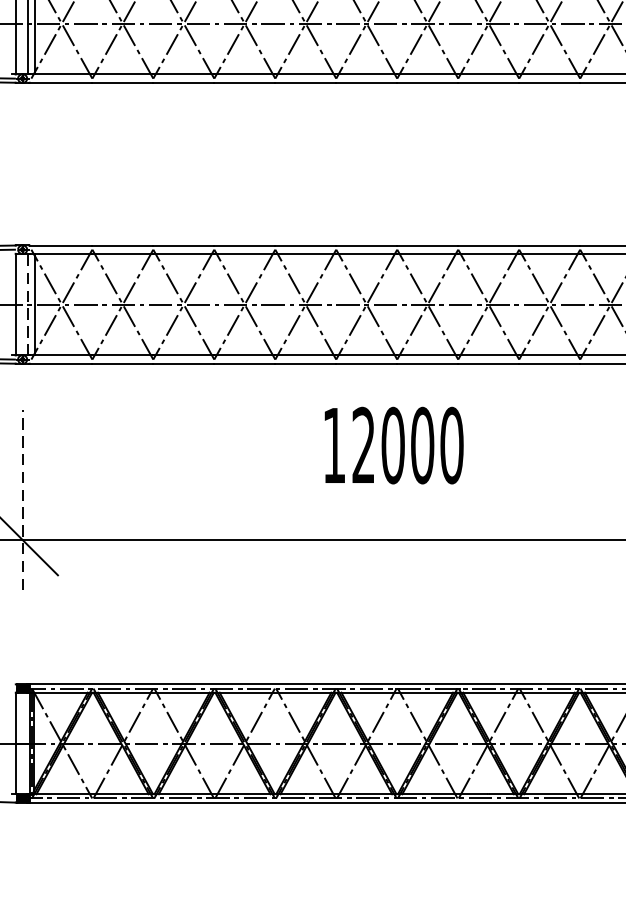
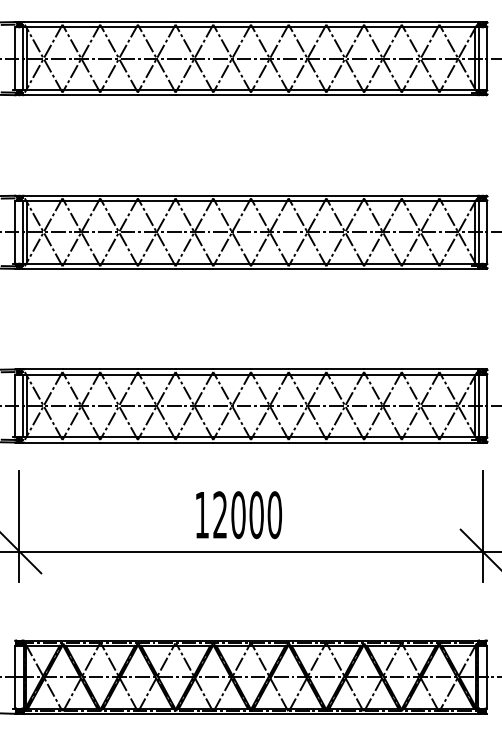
line: (27, 303) -> (22, 405), dashed -> solid
text: (393, 446) -> (238, 515), moved
line: (22, 499) -> (19, 526), dashed -> solid

